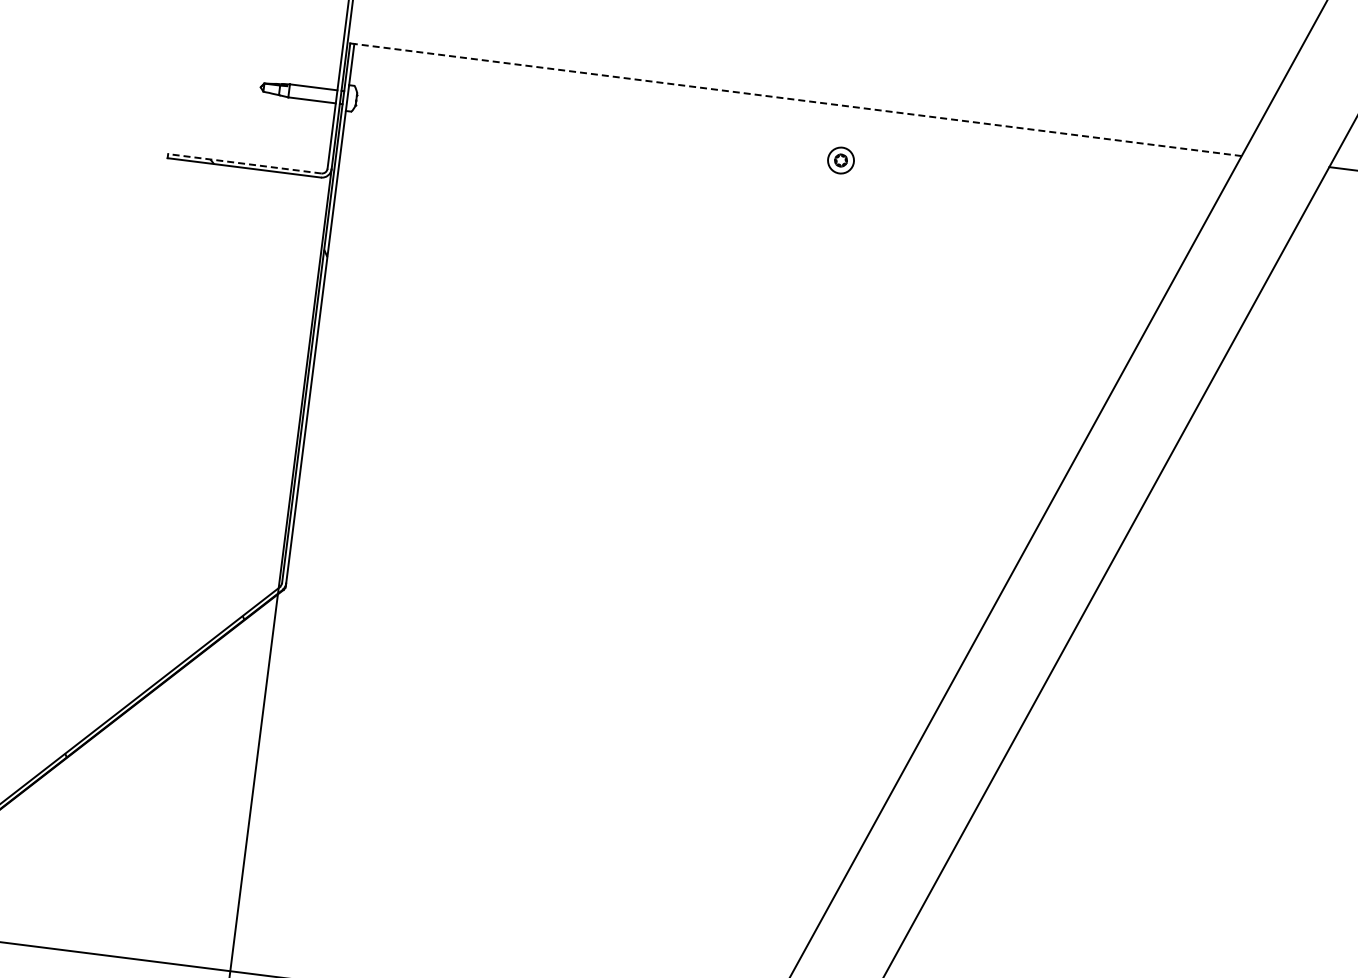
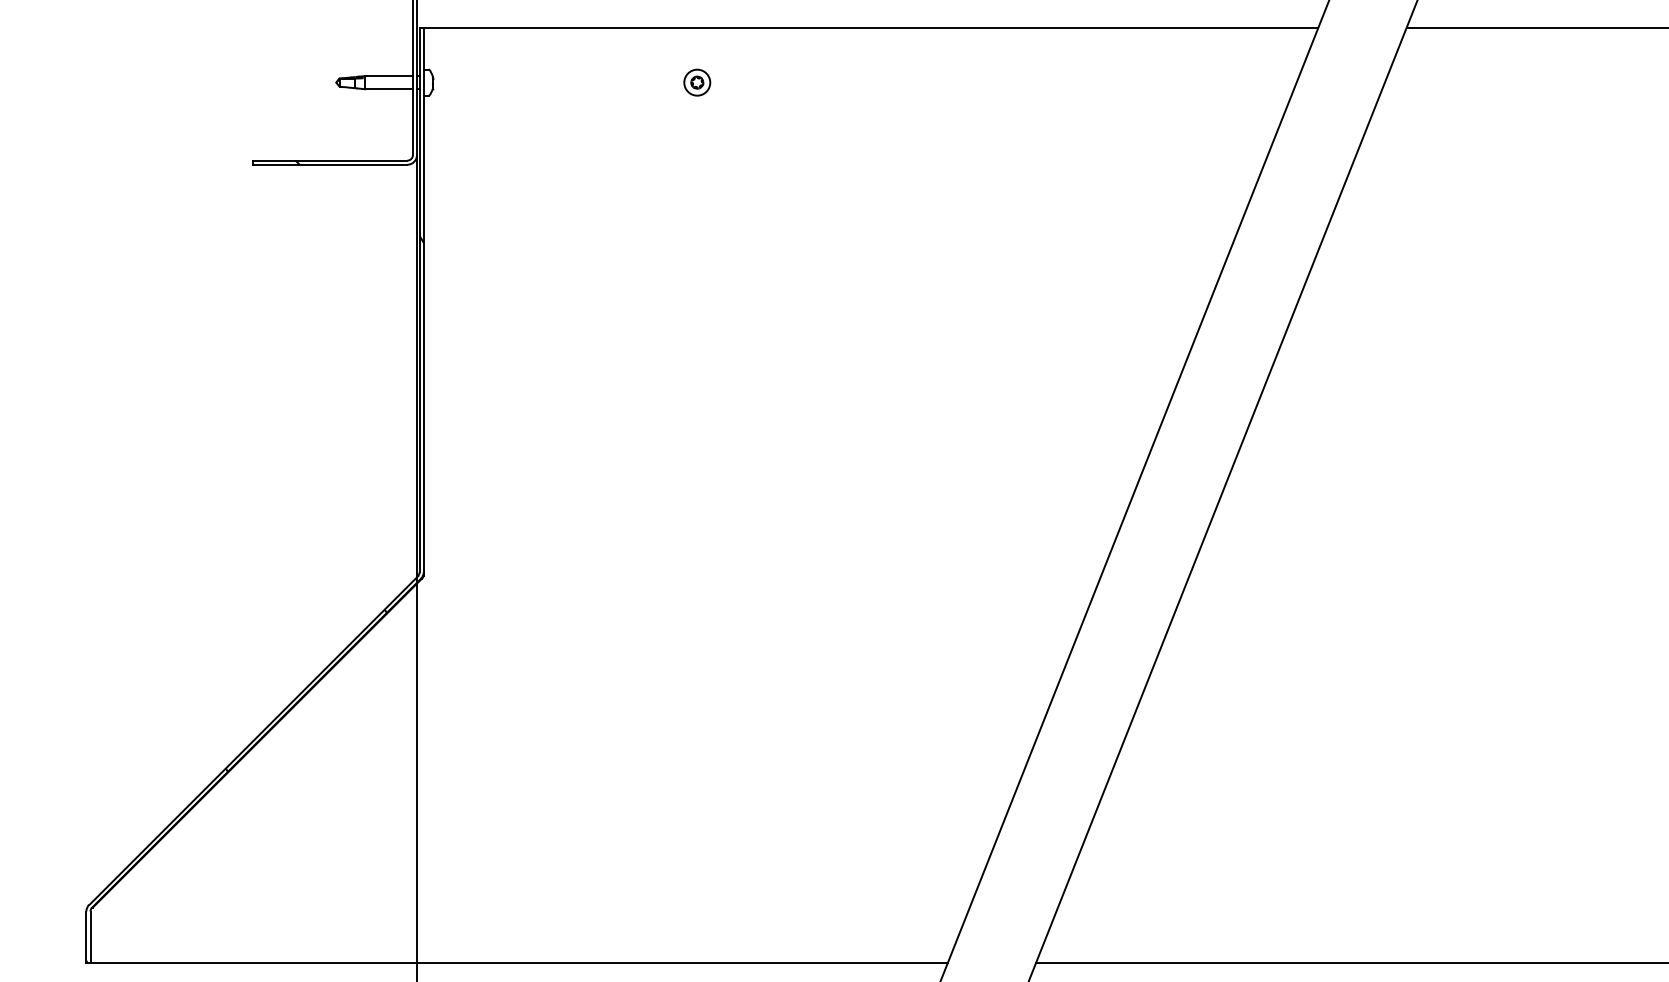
line: (797, 100) -> (870, 28), dashed -> solid
part: (841, 160) -> (697, 82), moved
line: (244, 163) -> (329, 160), dashed -> solid

